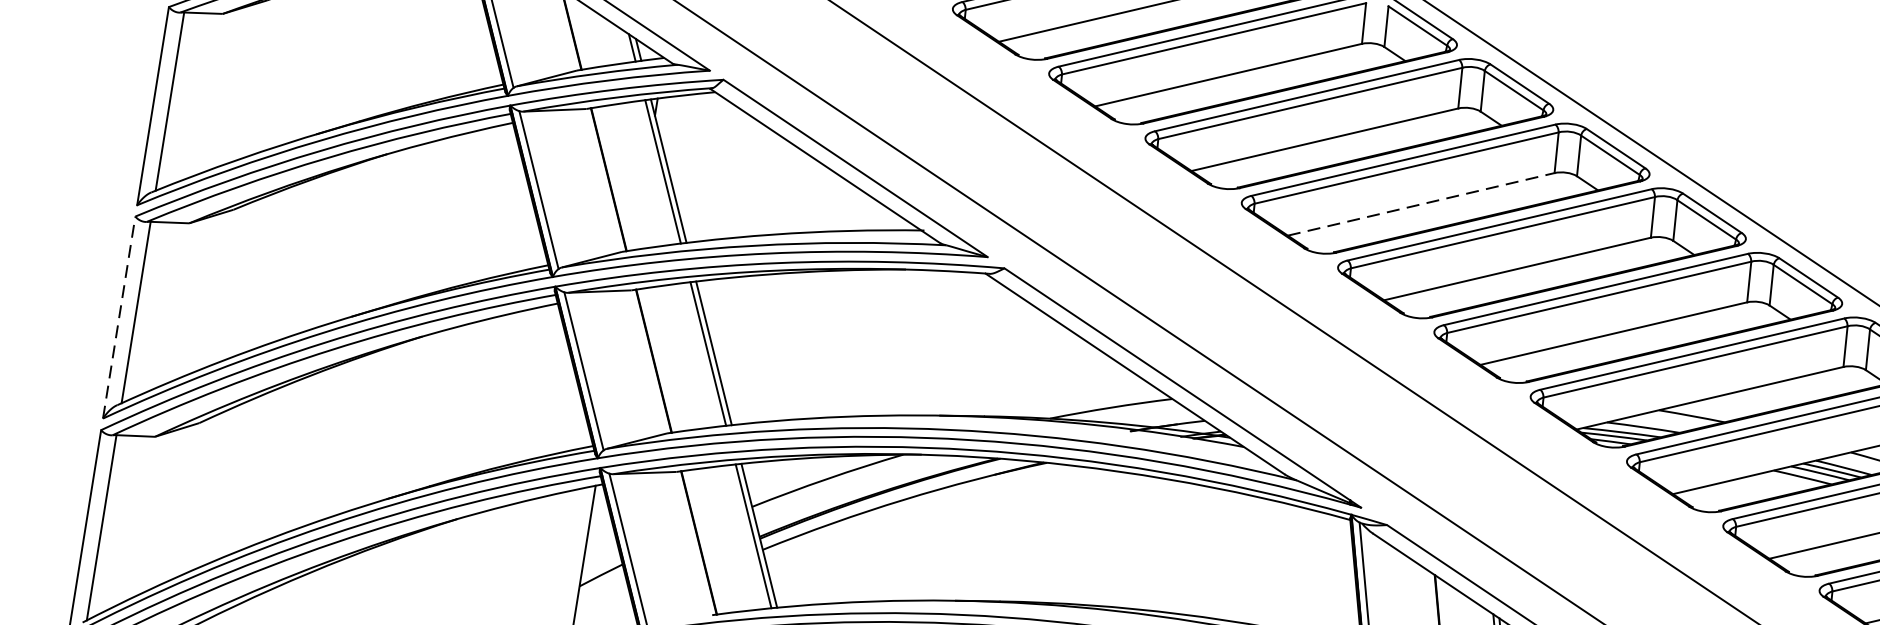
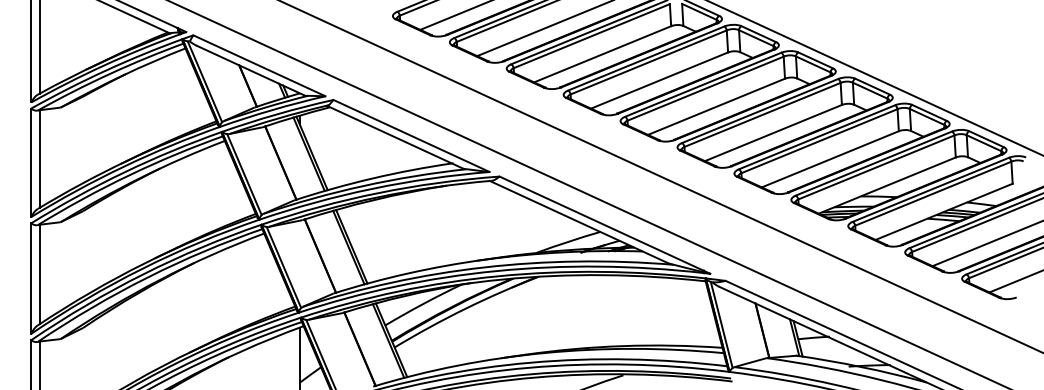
line: (1421, 203) -> (716, 106), dashed -> solid
line: (119, 317) -> (31, 278), dashed -> solid

